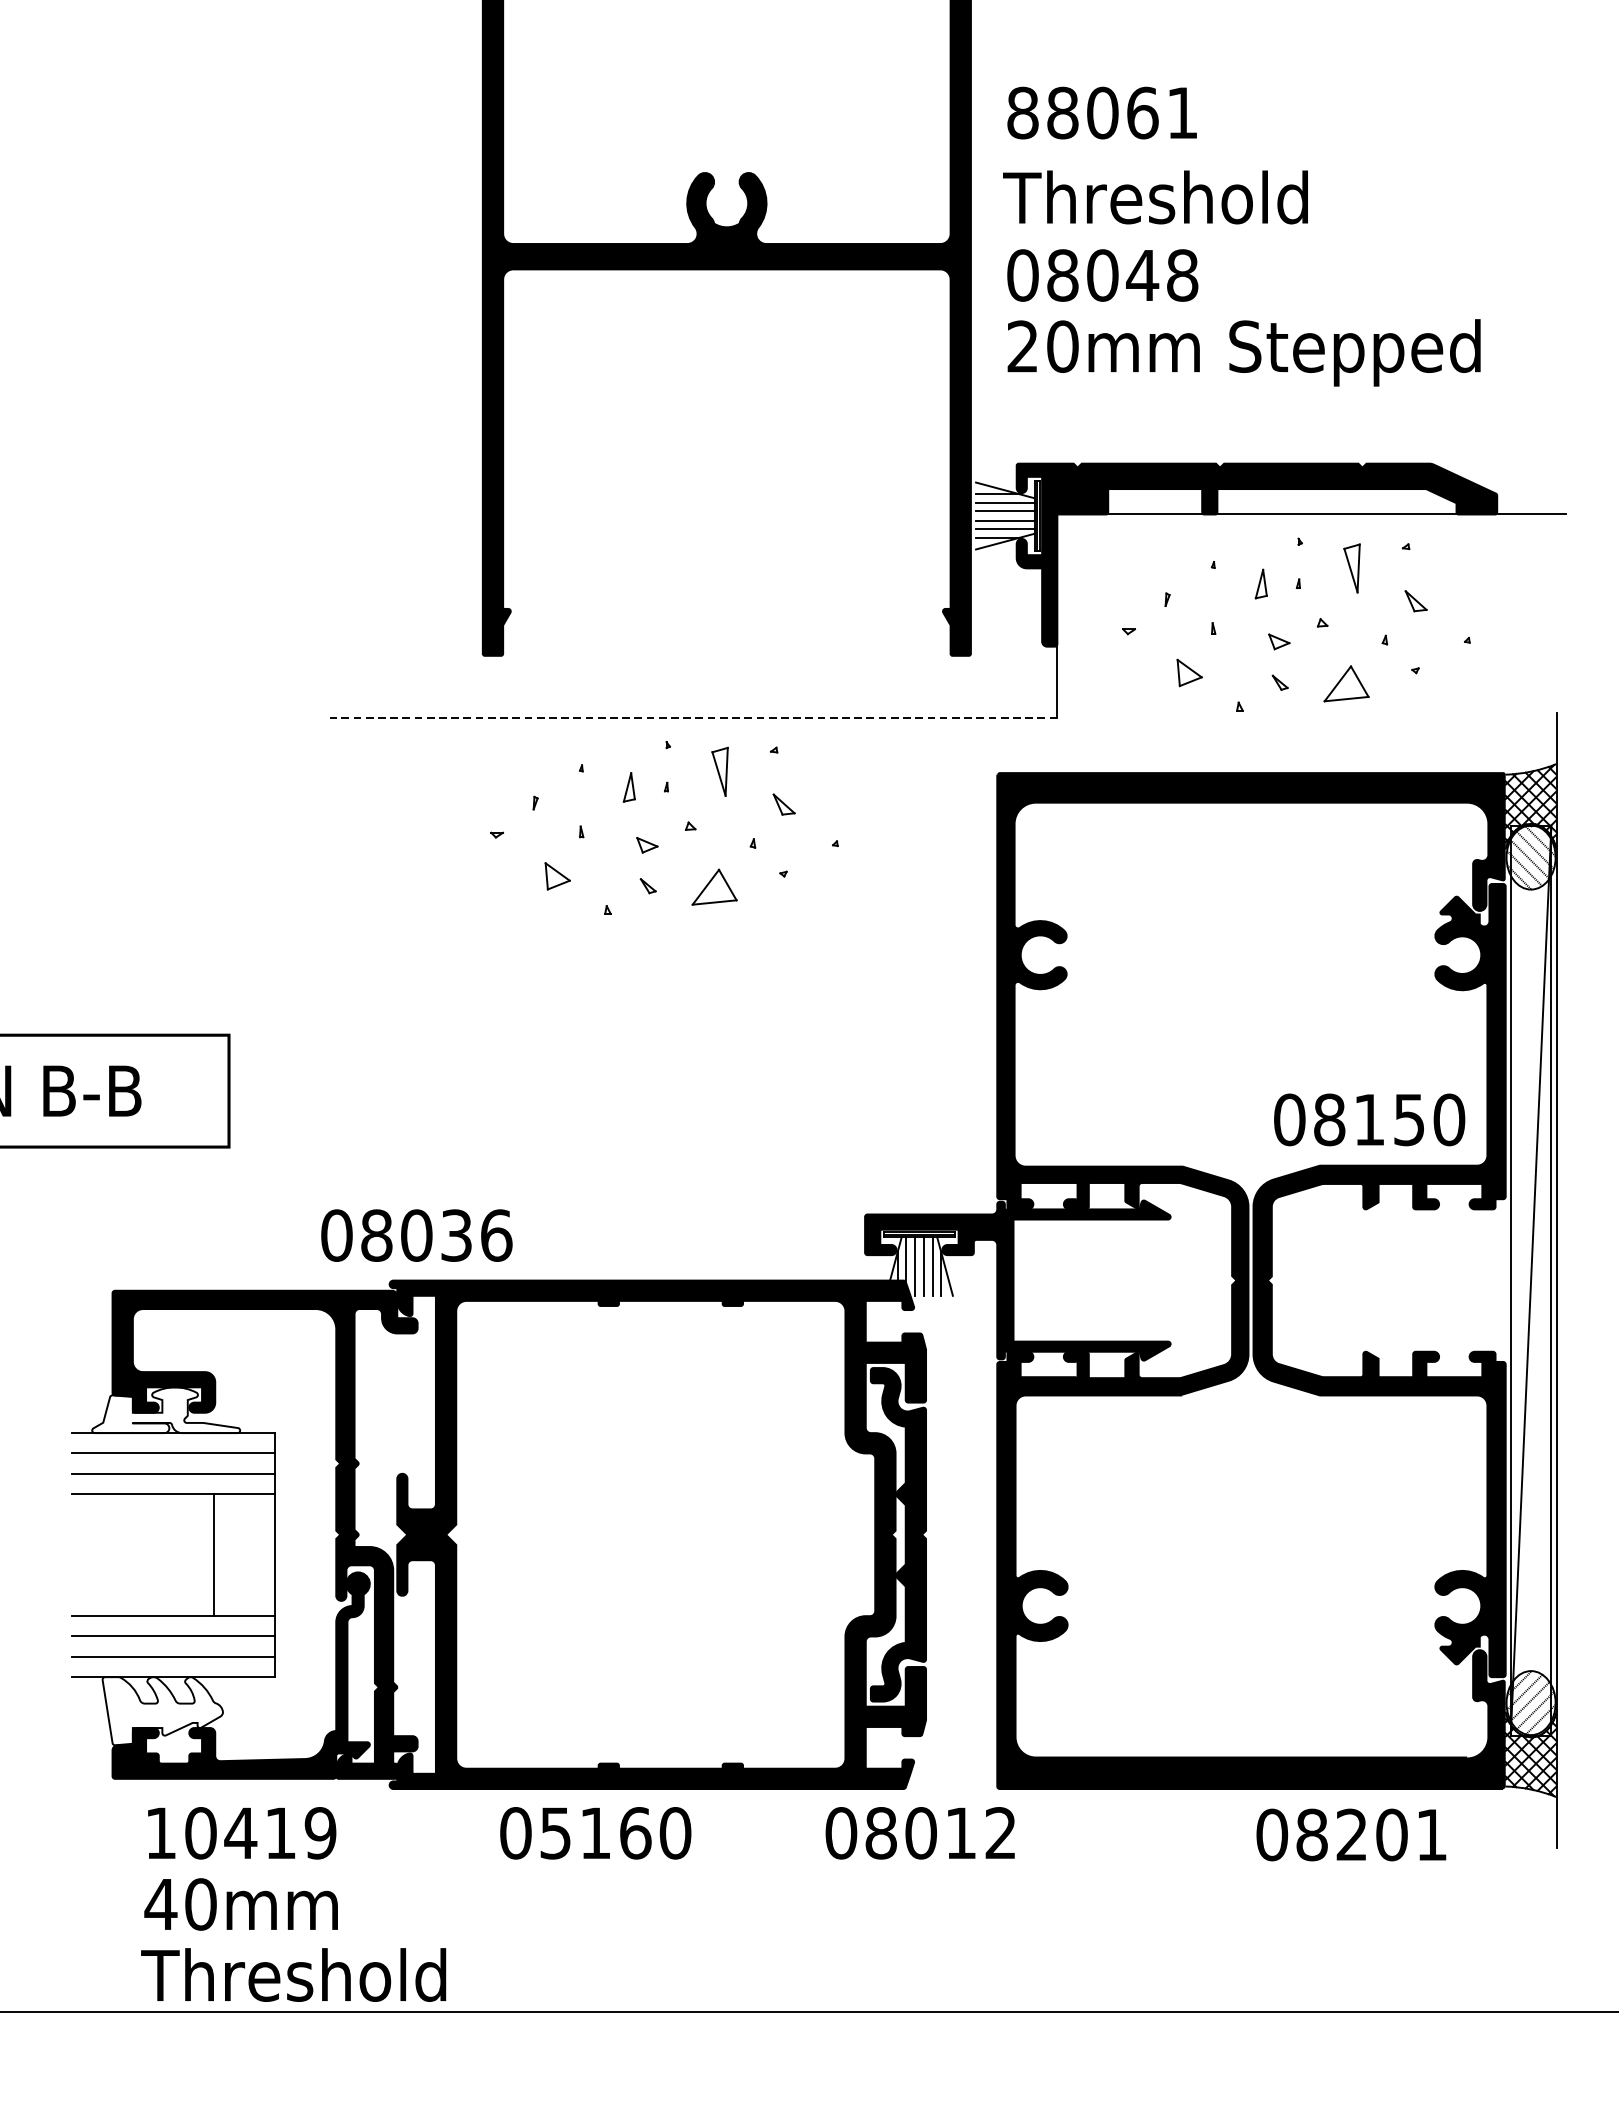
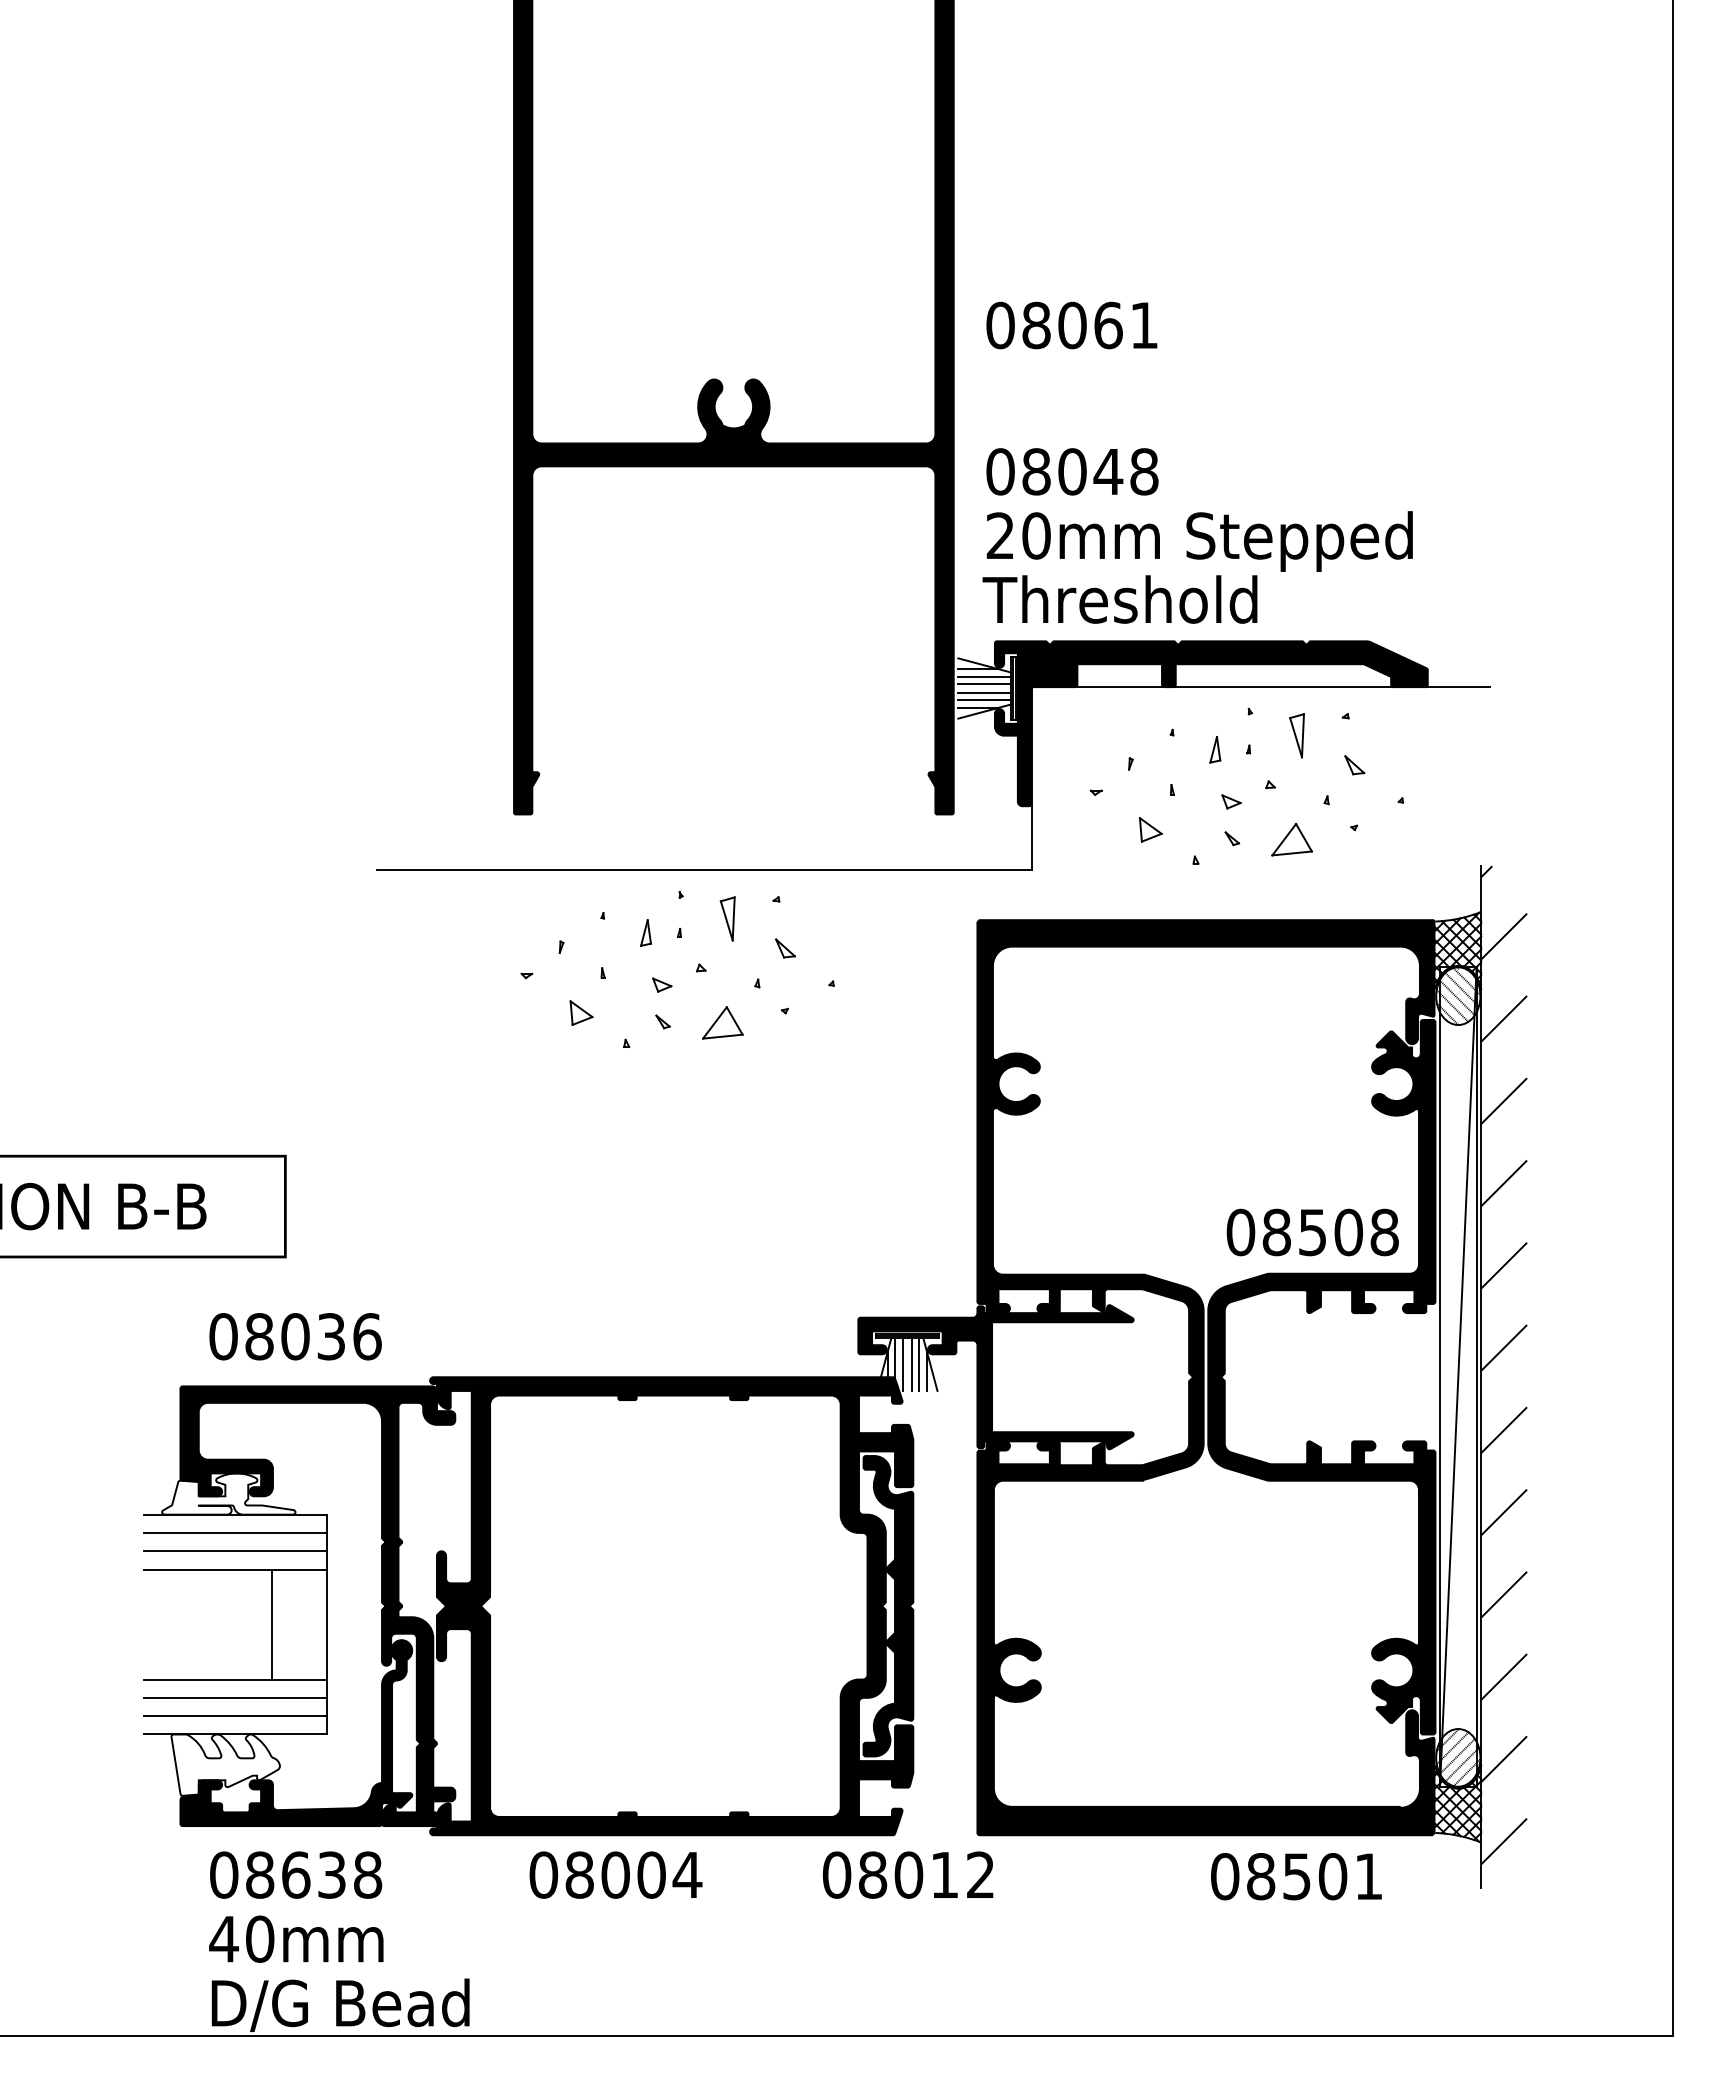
text: (1022, 113) -> (1000, 325), 88061 -> 08061
text: (1154, 197) -> (1119, 599), moved
line: (693, 718) -> (703, 870), dashed -> solid
text: (1409, 1119) -> (1348, 1232), 08150 -> 08508
text: (416, 1235) -> (295, 1336), moved
hatch: (1582, 1267) -> (1504, 1365), added
text: (241, 1832) -> (296, 1874), 10419 -> 08638
text: (615, 1832) -> (633, 1874), 05160 -> 08004
text: (1351, 1834) -> (1296, 1876), 08201 -> 08501
text: (293, 1978) -> (343, 2005), Threshold -> D/G Bead

